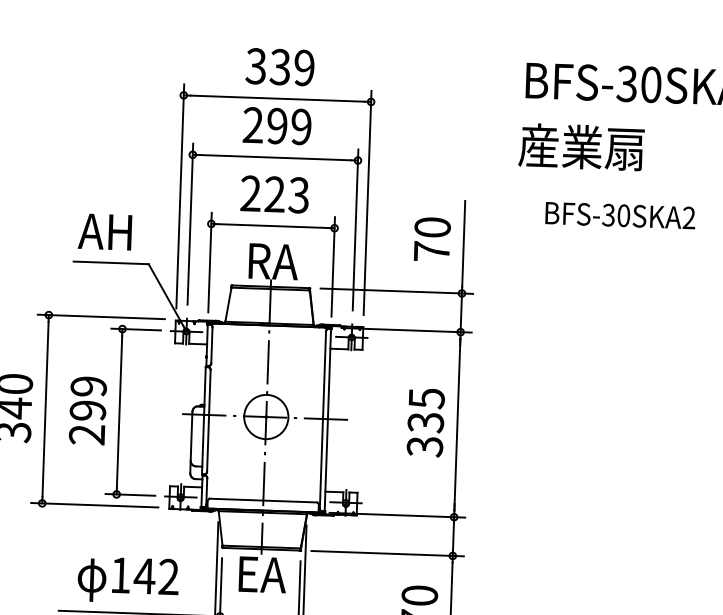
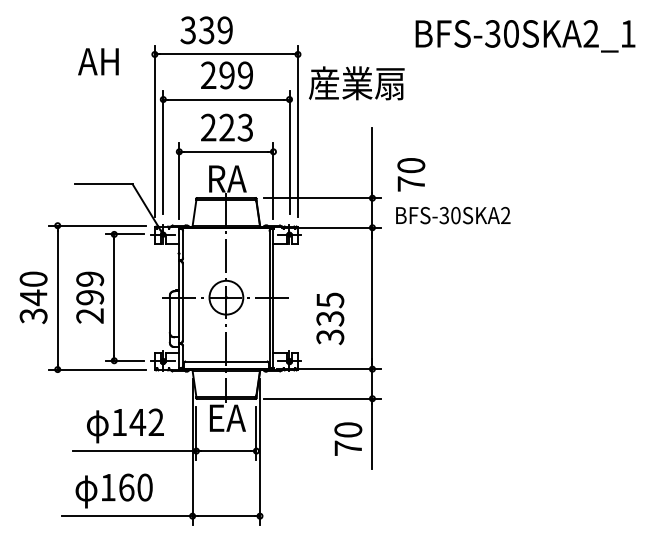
text: (279, 67) -> (206, 30), moved
text: (581, 147) -> (356, 83), moved
text: (620, 215) -> (453, 215), moved
text: (105, 231) -> (98, 61), moved
text: (432, 239) -> (411, 174), moved
text: (426, 422) -> (330, 318), moved

